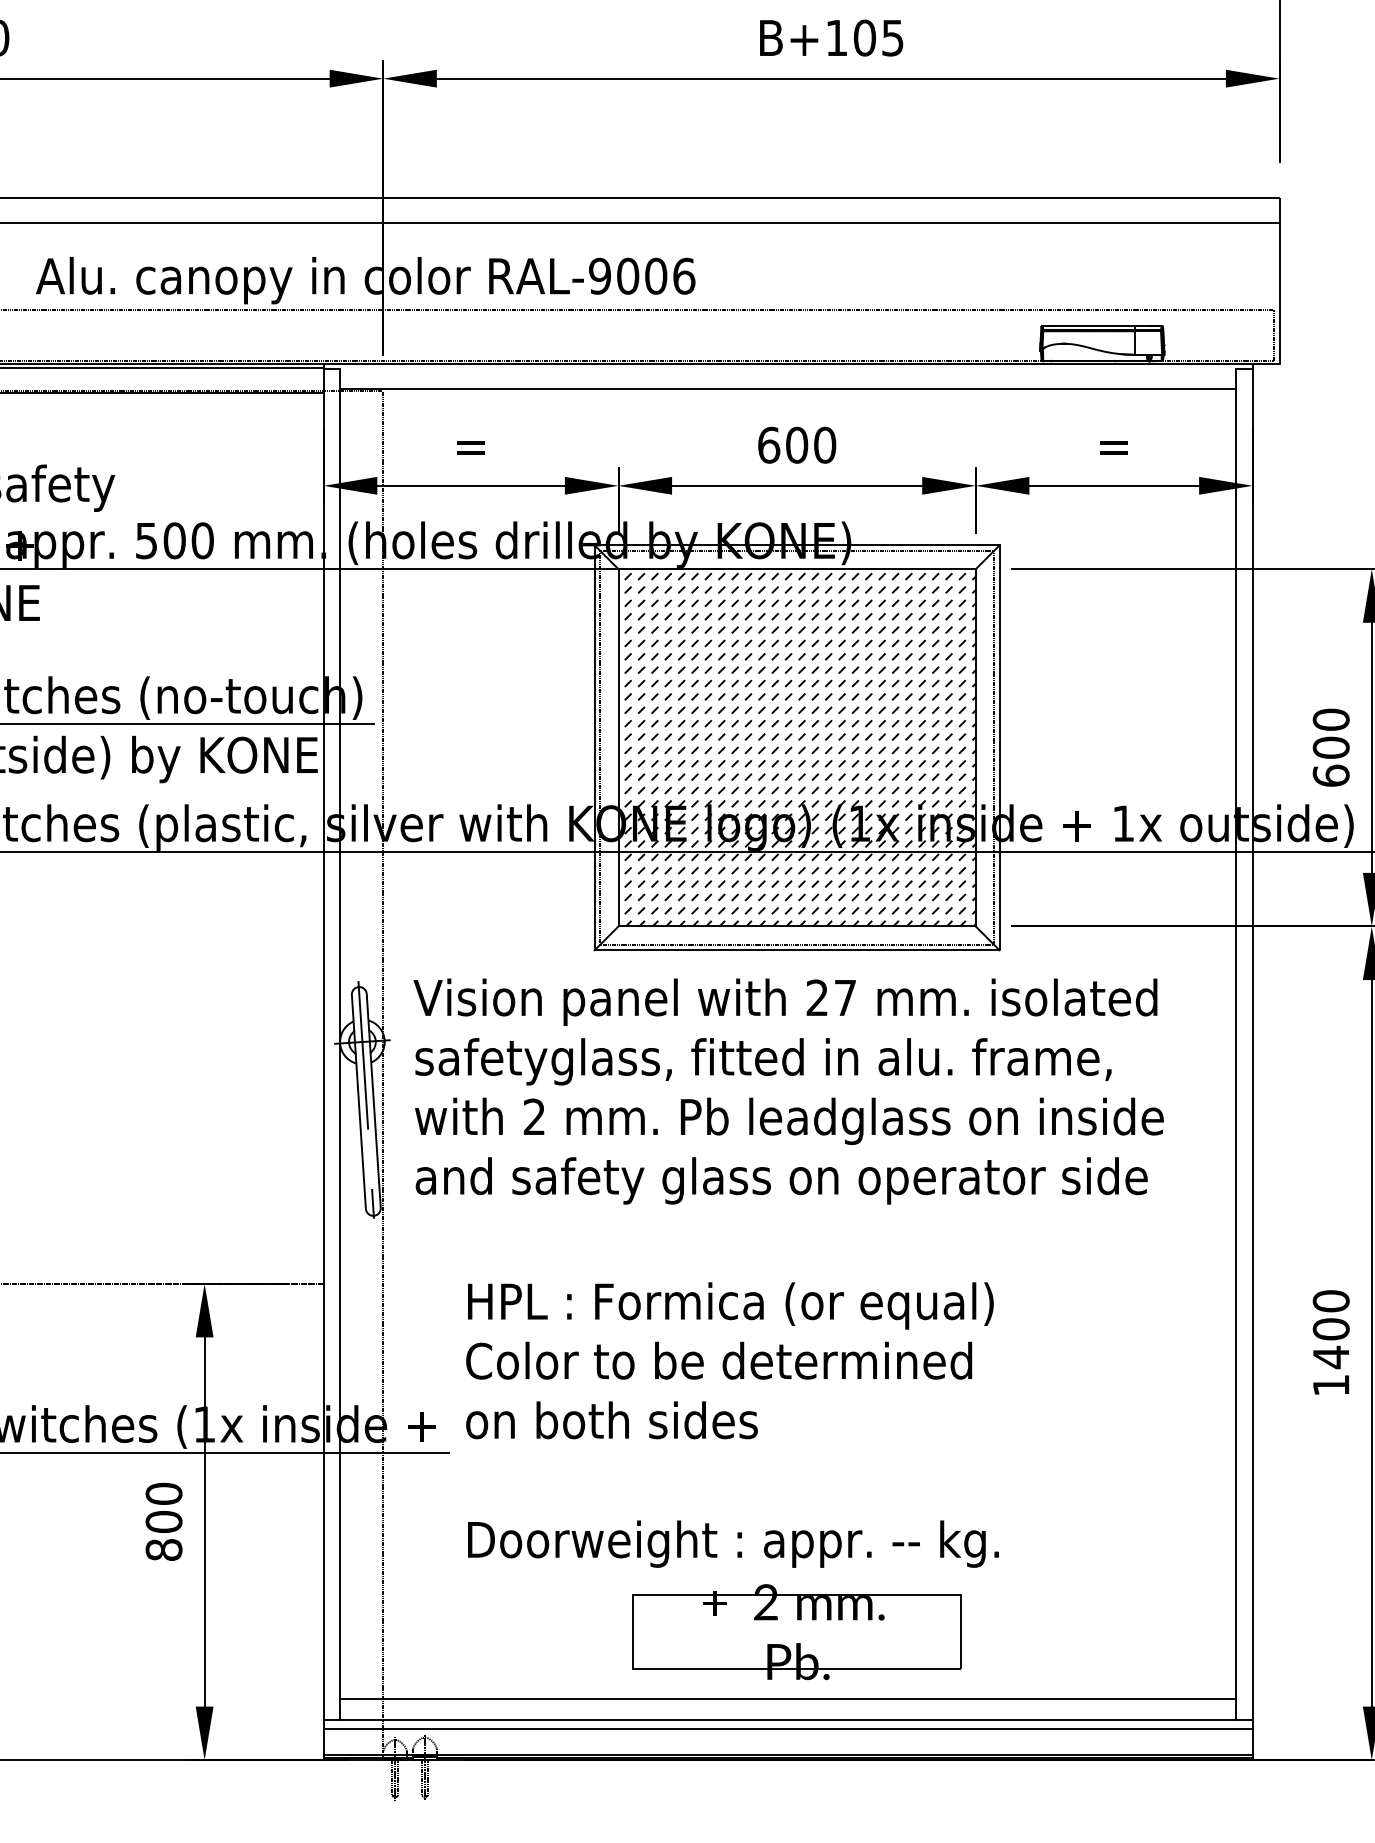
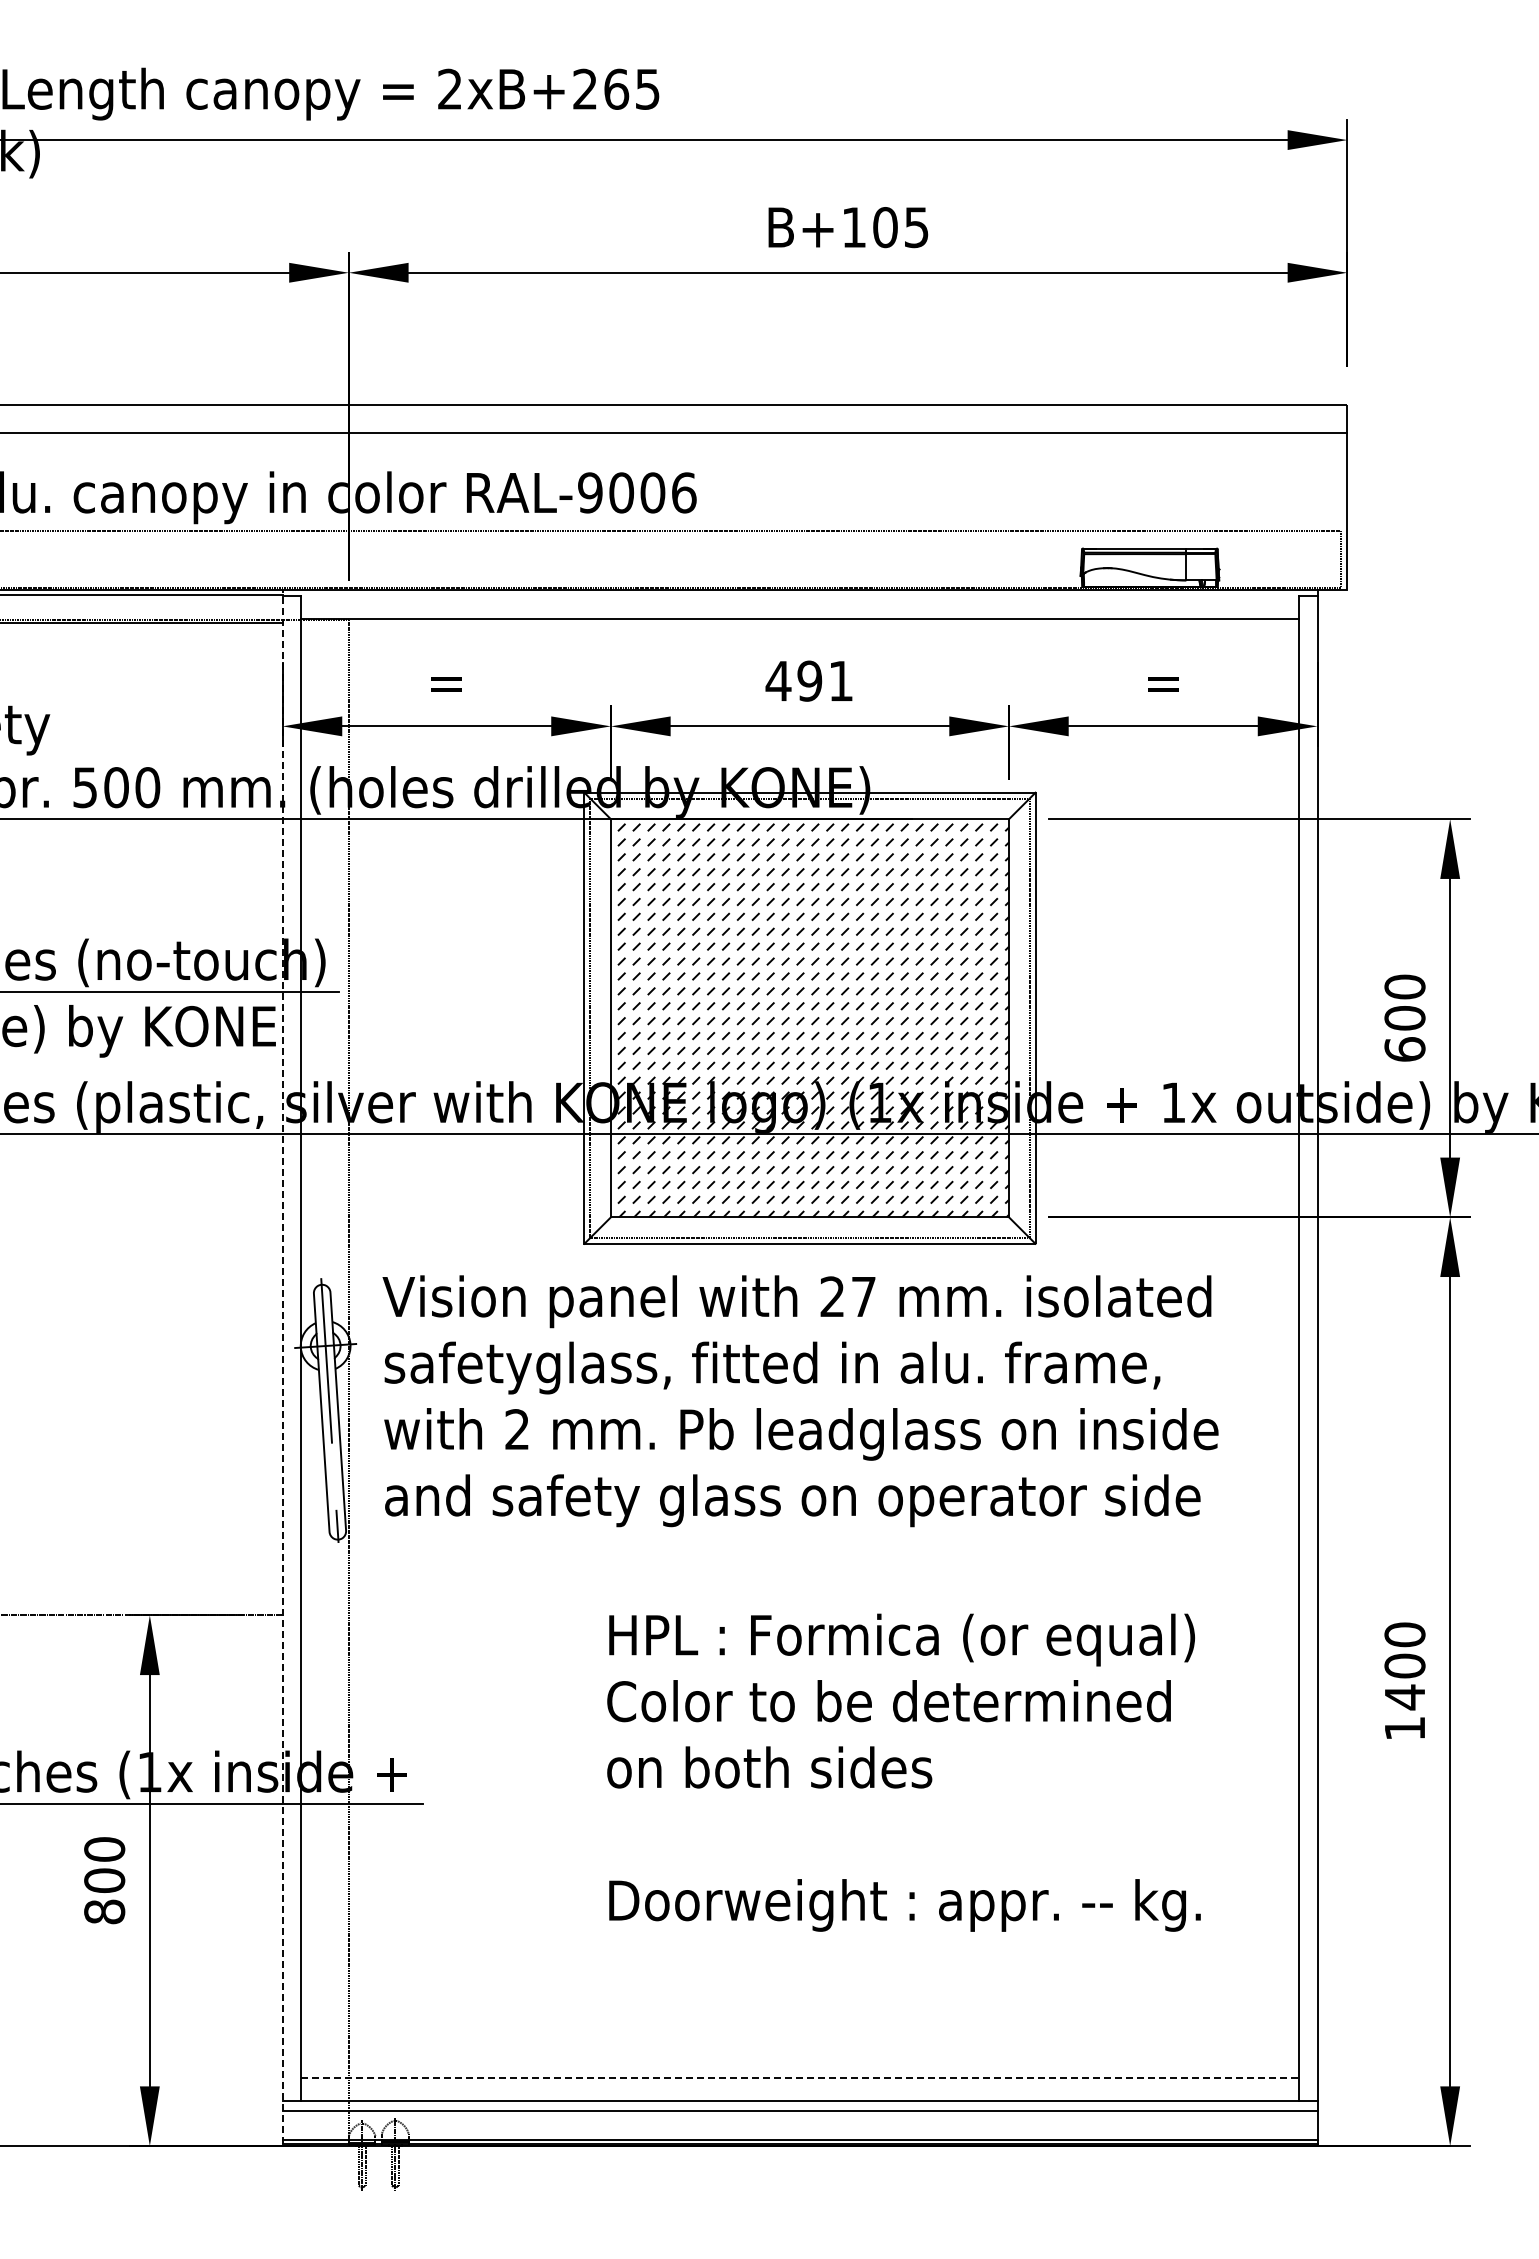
text: (796, 444) -> (809, 680), 600 -> 491
line: (323, 1061) -> (282, 1367), solid -> dashed
text: (732, 1424) -> (903, 1772), moved
part: (796, 1632) -> (809, 2003), removed
line: (788, 1699) -> (800, 2078), solid -> dashed

